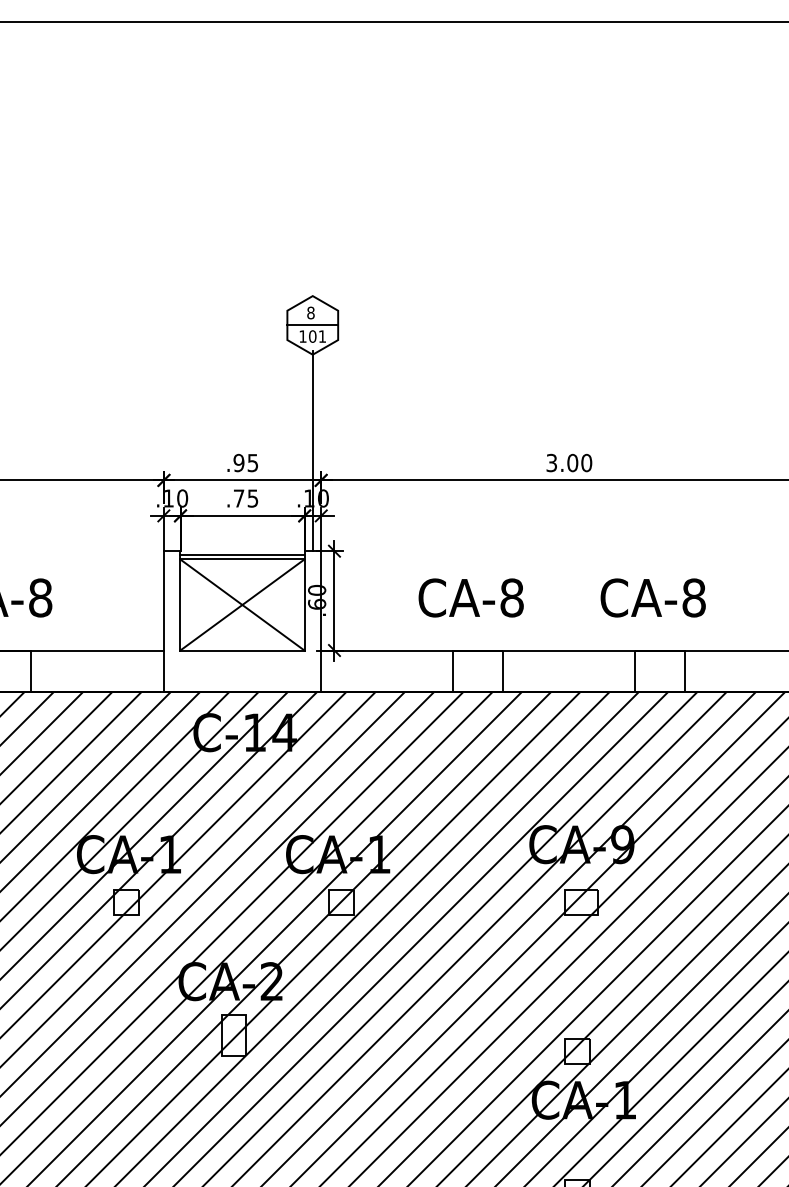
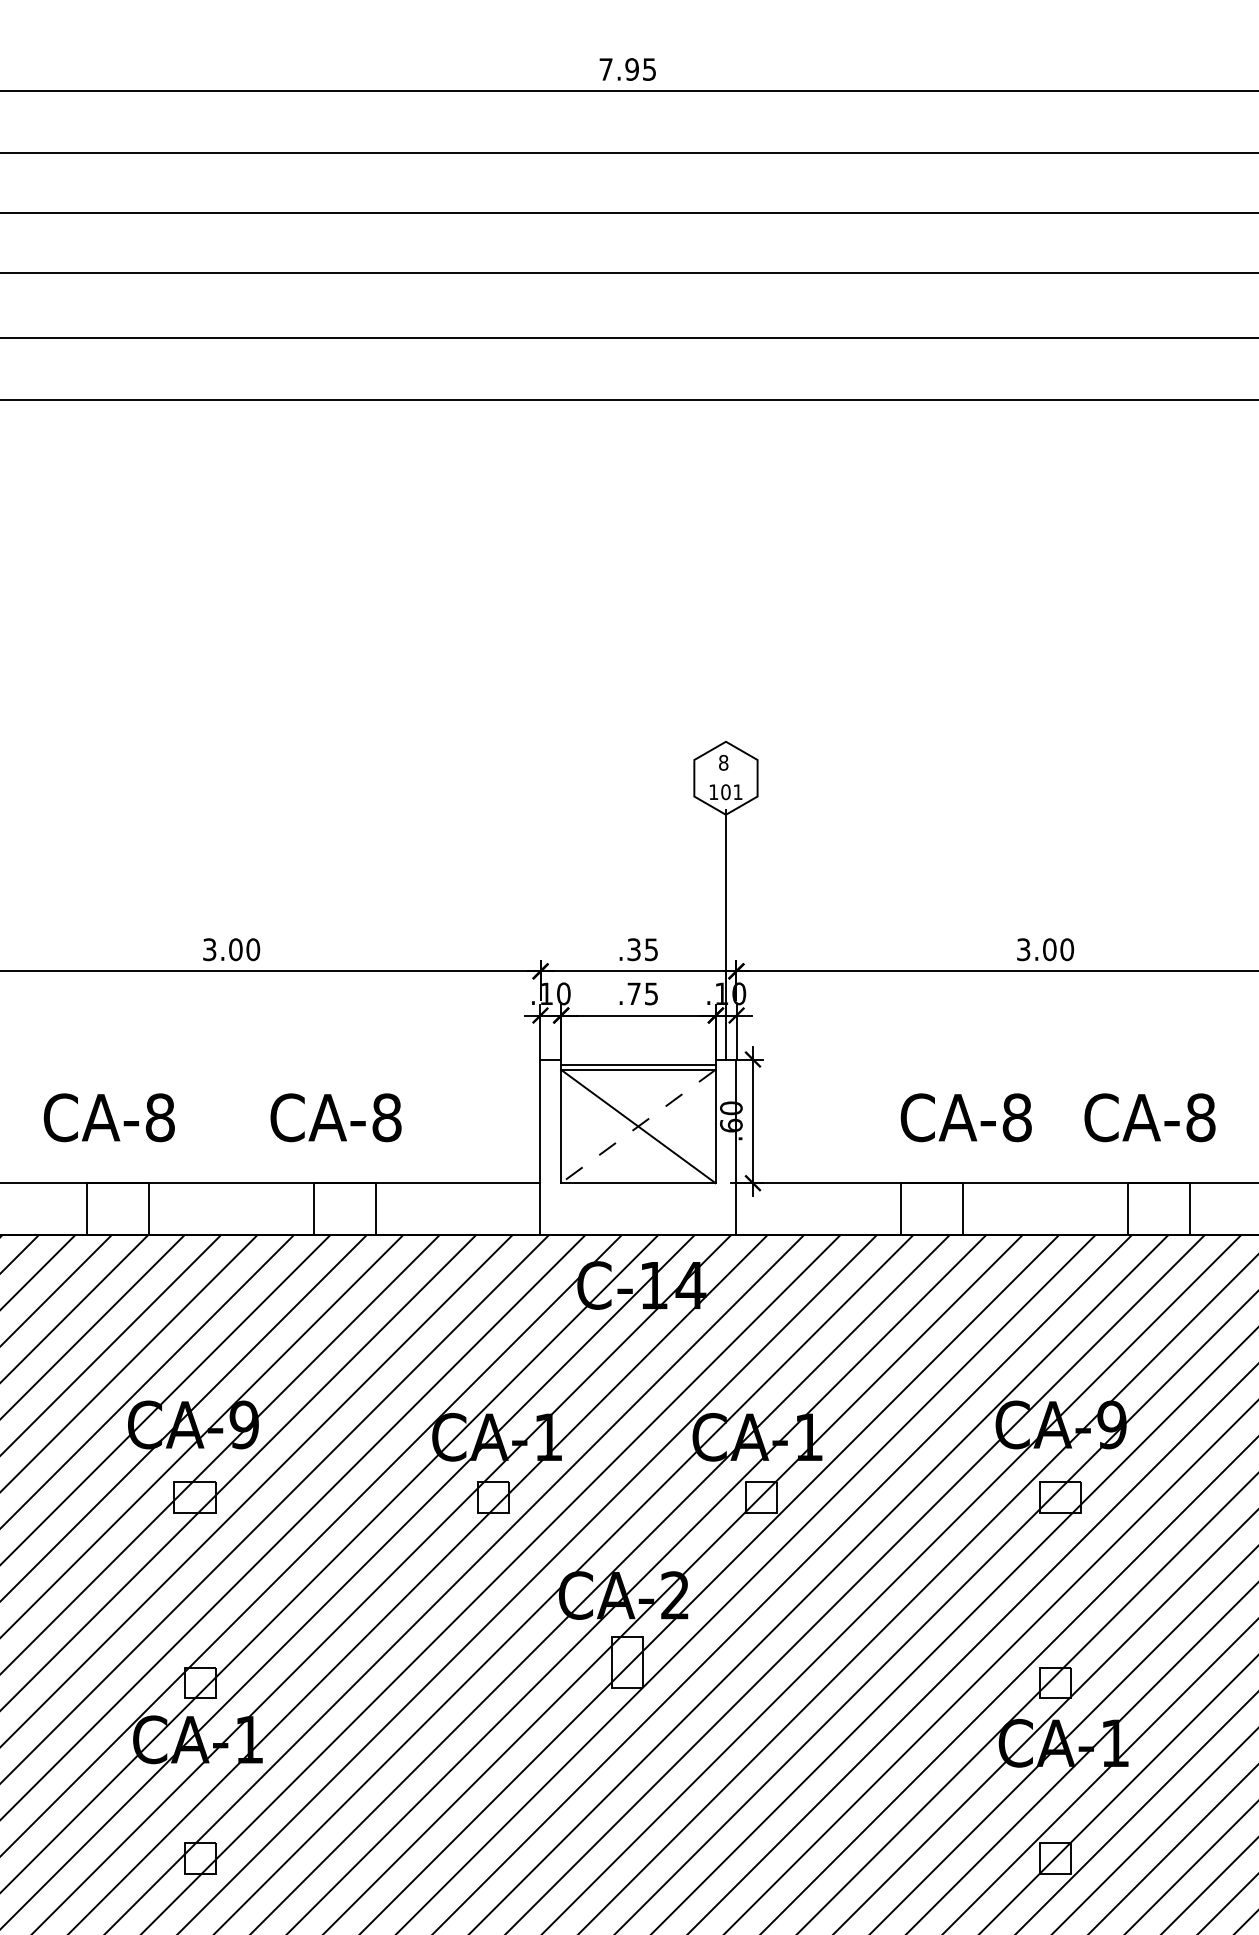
line: (312, 325) -> (725, 778), removed
text: (238, 462) -> (633, 949), .95 -> .35
text: (470, 597) -> (965, 1117), moved
line: (242, 604) -> (638, 1126), solid -> dashed

